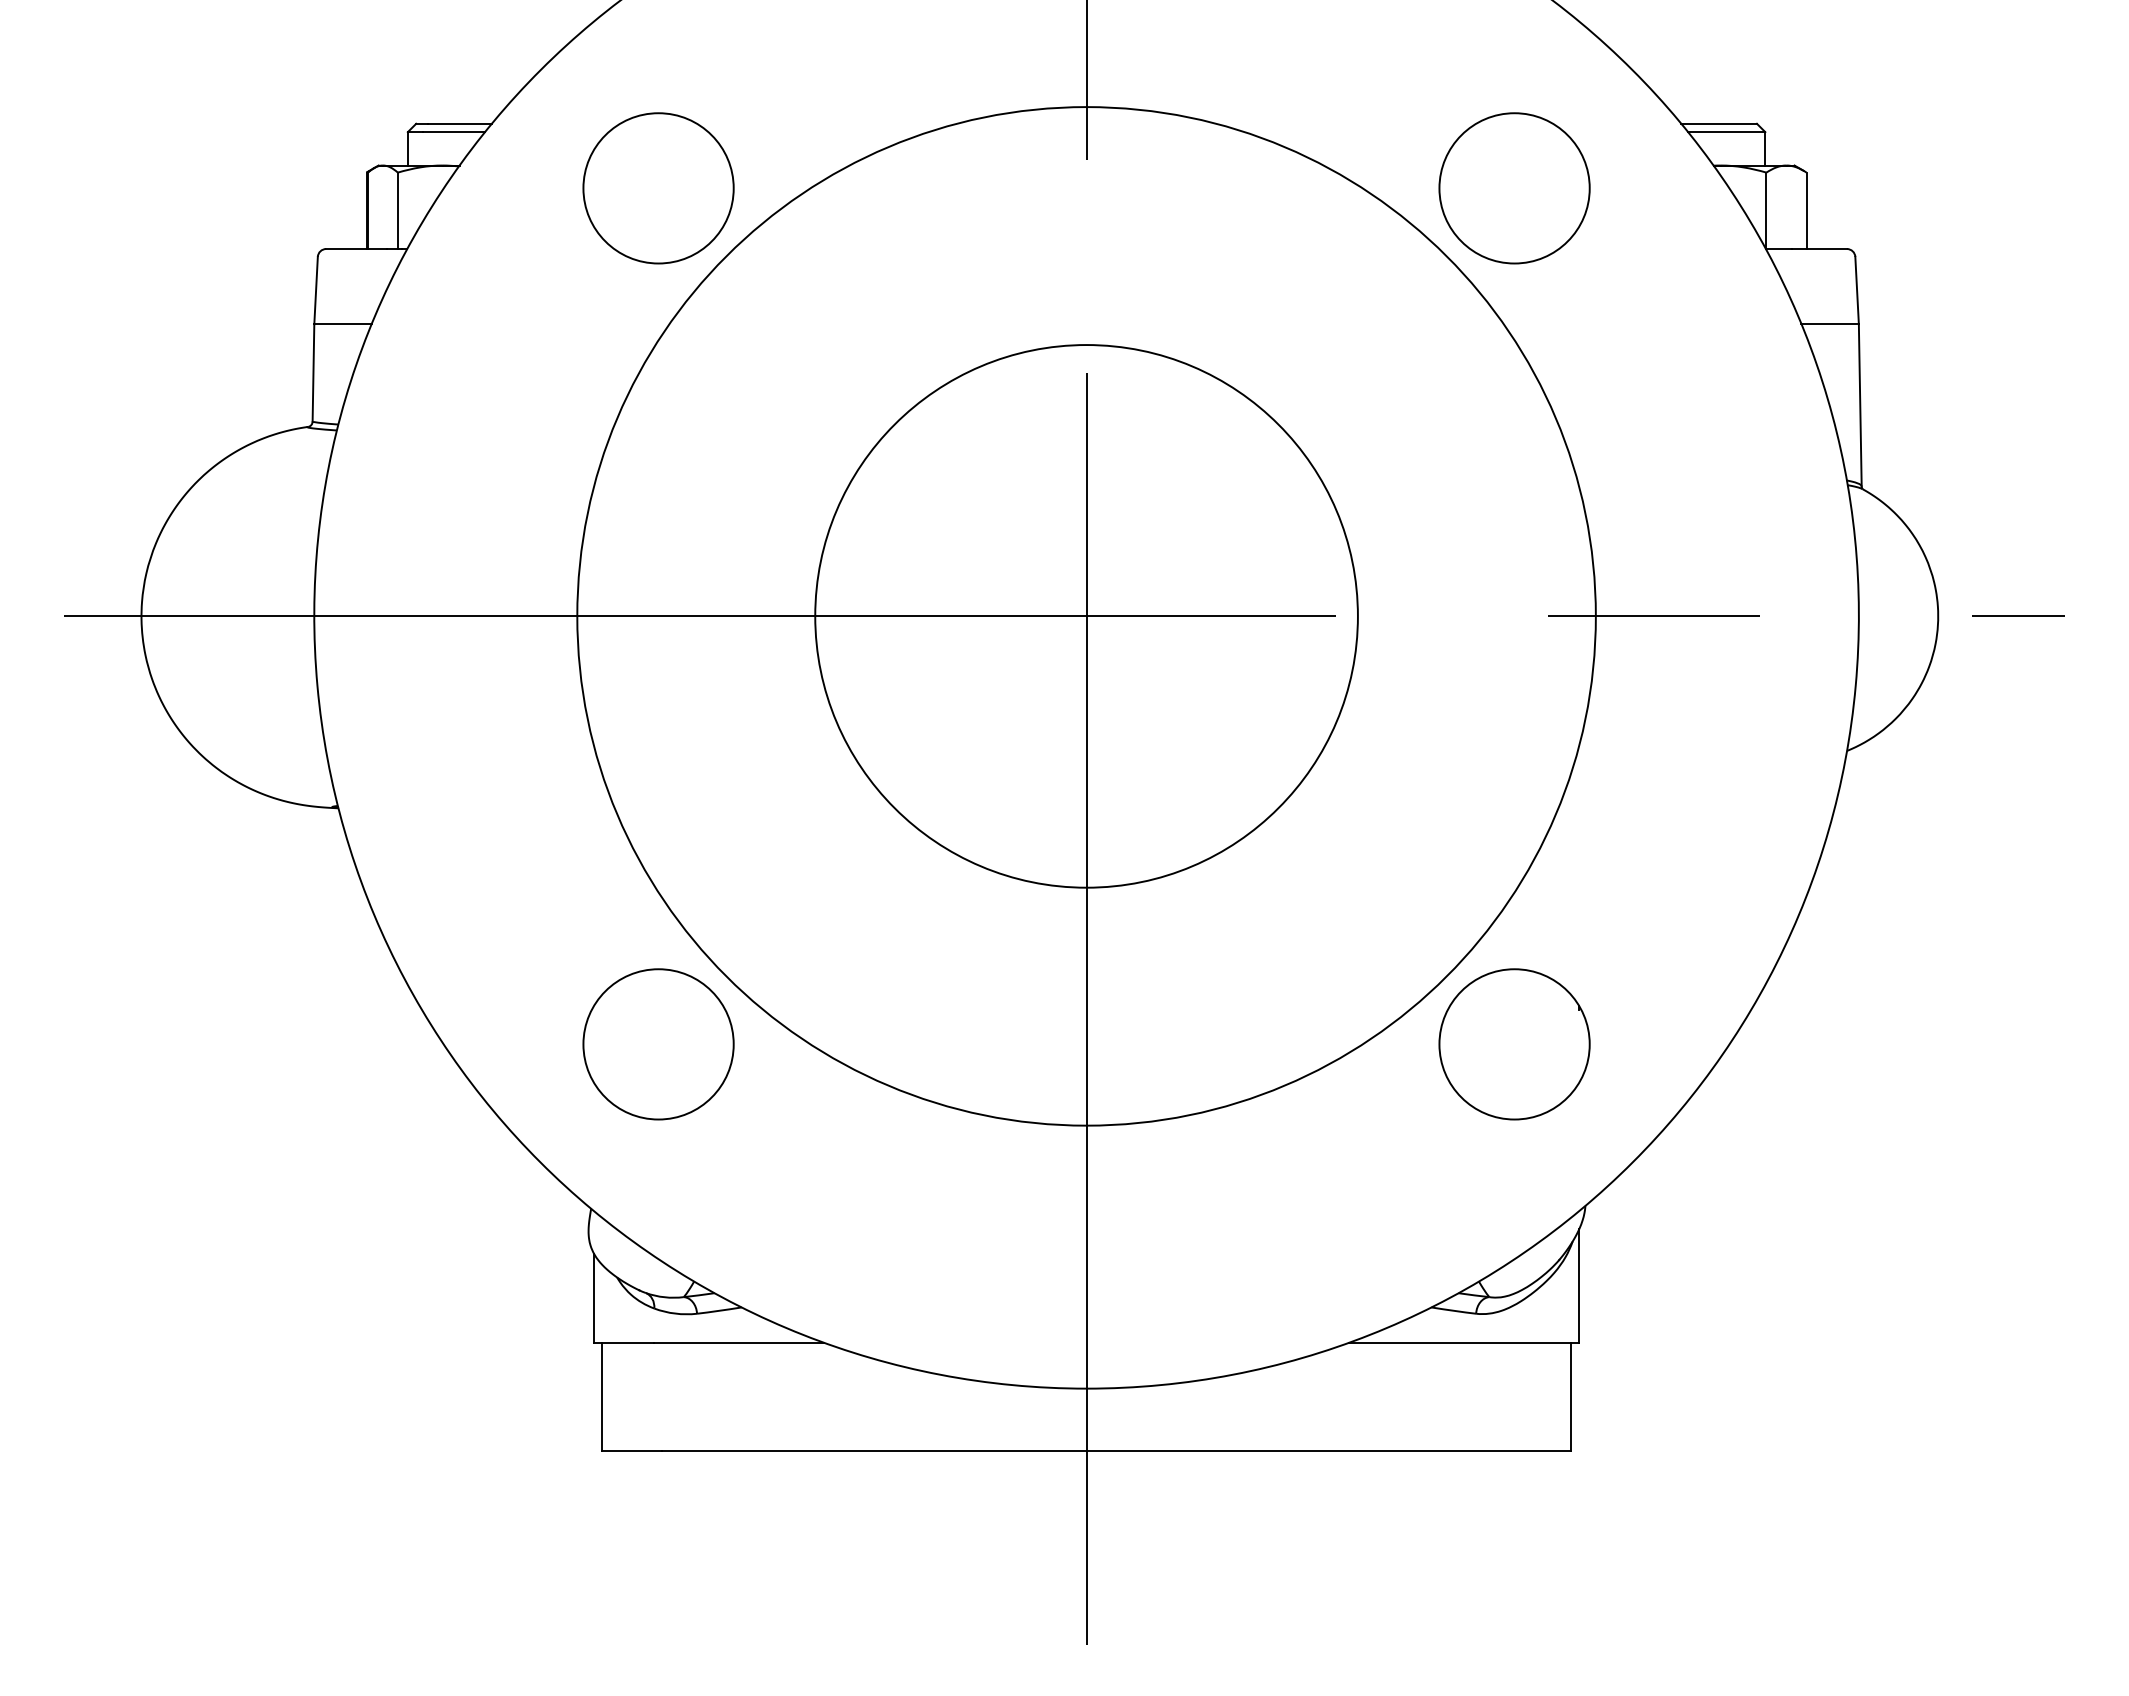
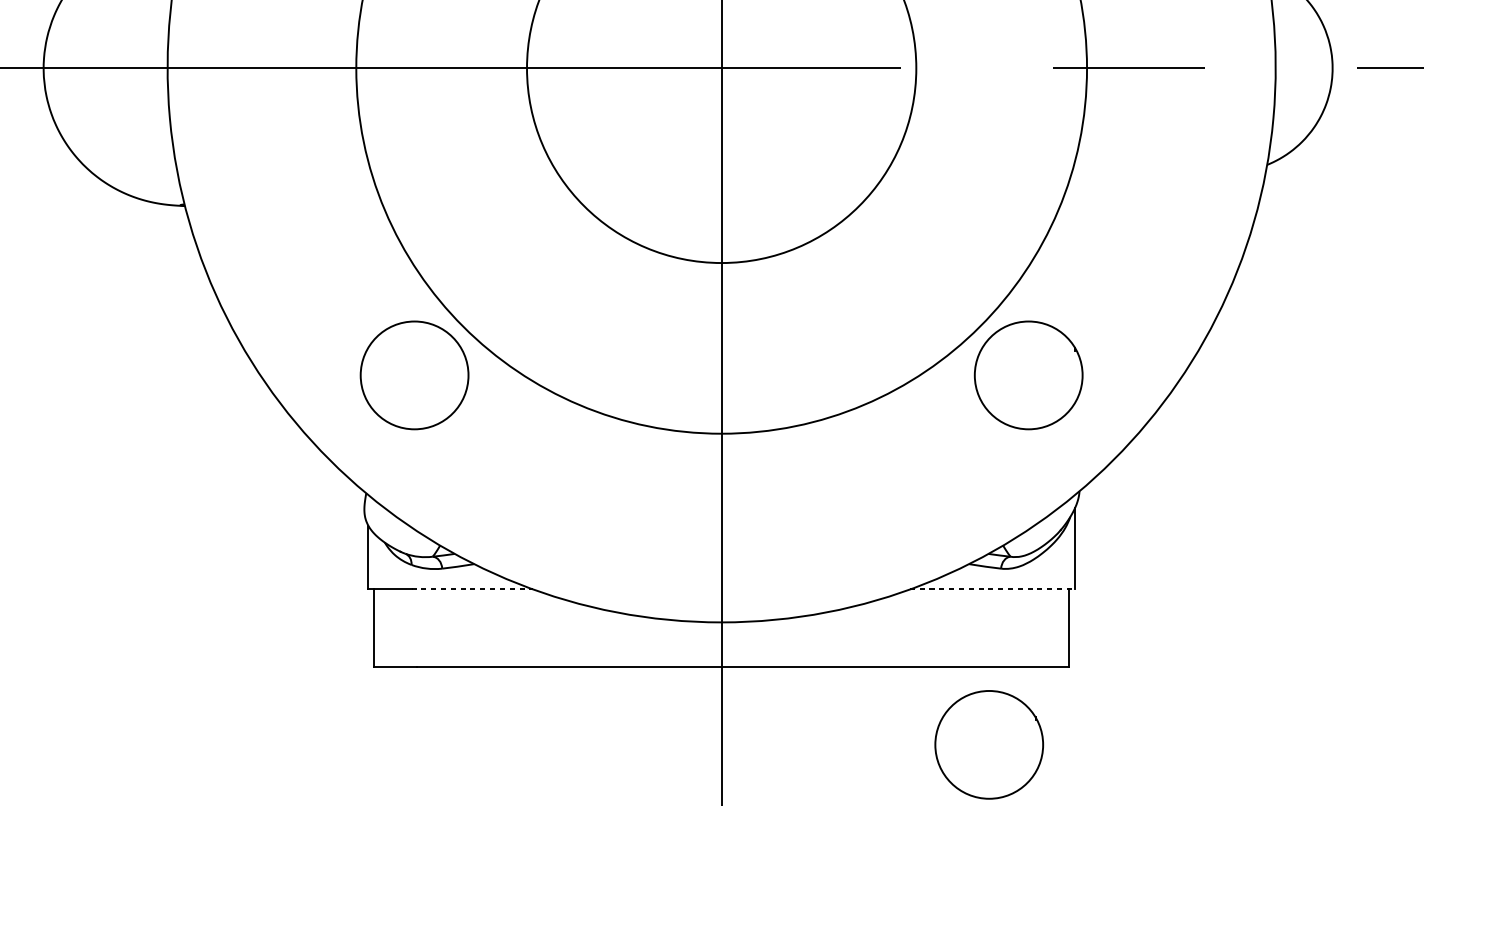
line: (739, 1342) -> (472, 589), solid -> dashed
line: (1464, 1342) -> (992, 589), solid -> dashed
circle: (1459, 1559) -> (989, 744), added

